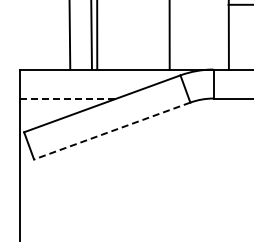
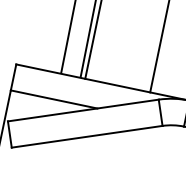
line: (69, 98) -> (54, 99), dashed -> solid
line: (111, 131) -> (86, 137), dashed -> solid

